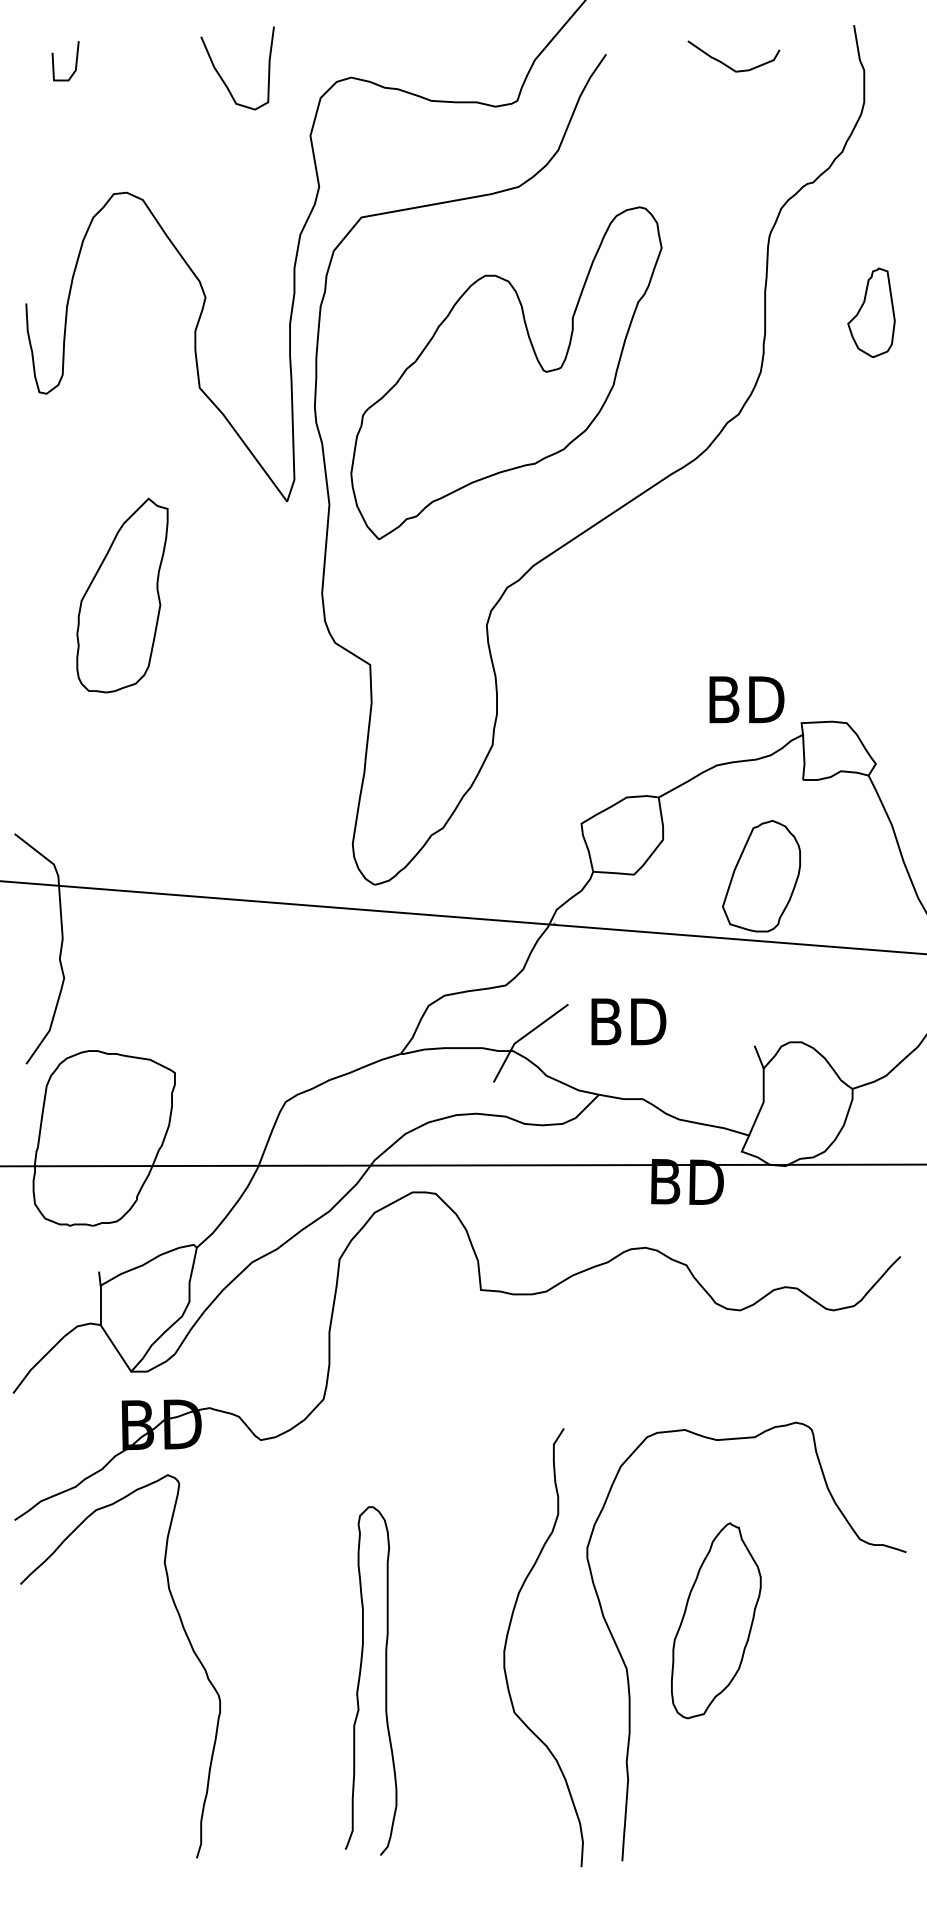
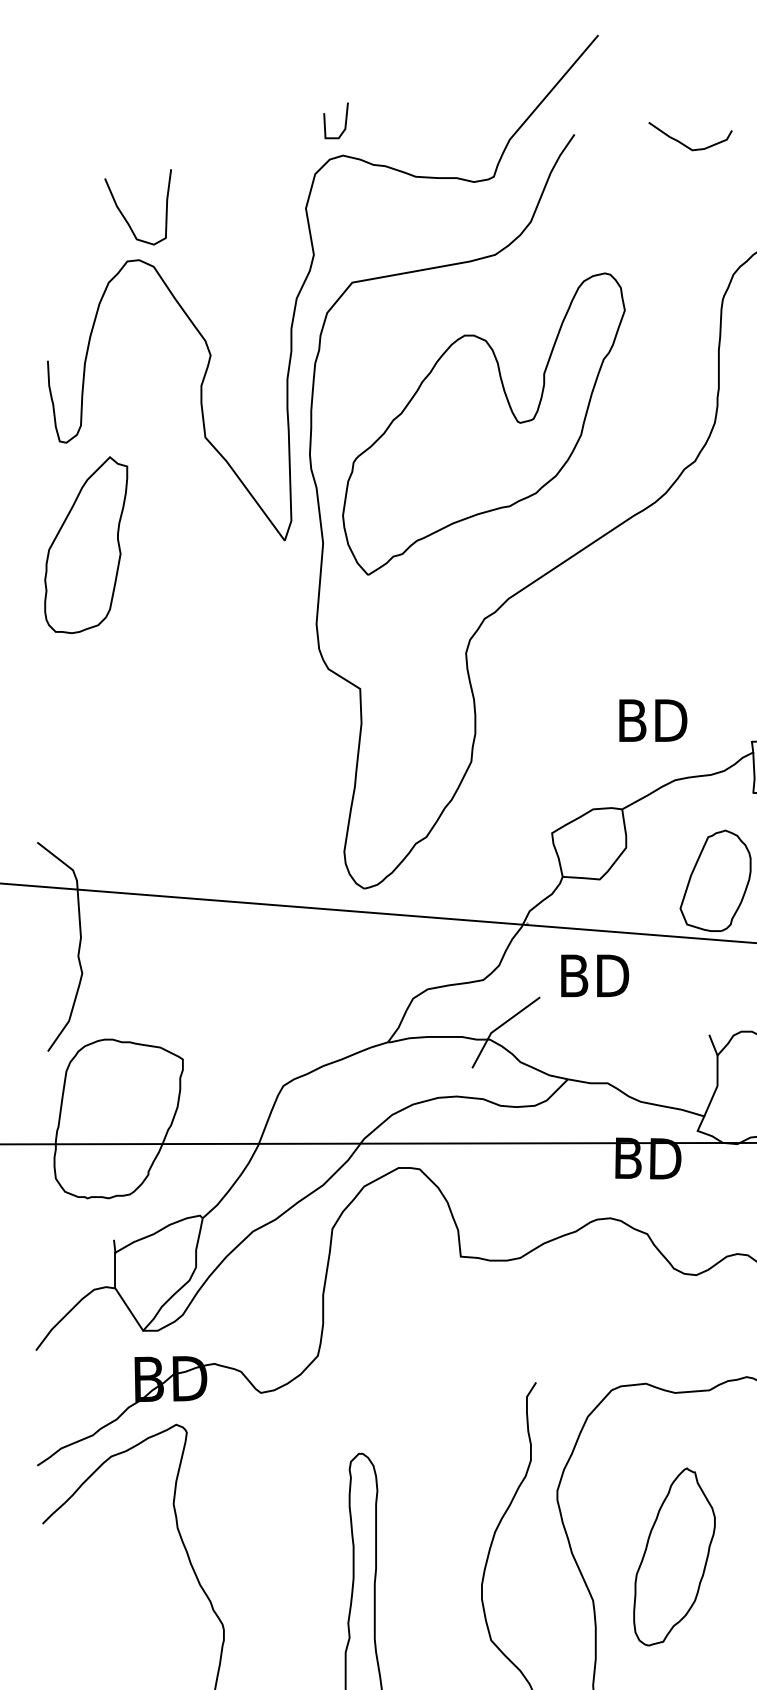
line: (75, 61) -> (345, 121), moved
curve: (223, 79) -> (125, 217), moved
part: (122, 595) -> (86, 545), moved
text: (746, 699) -> (652, 720), moved
text: (628, 1021) -> (594, 975), moved

